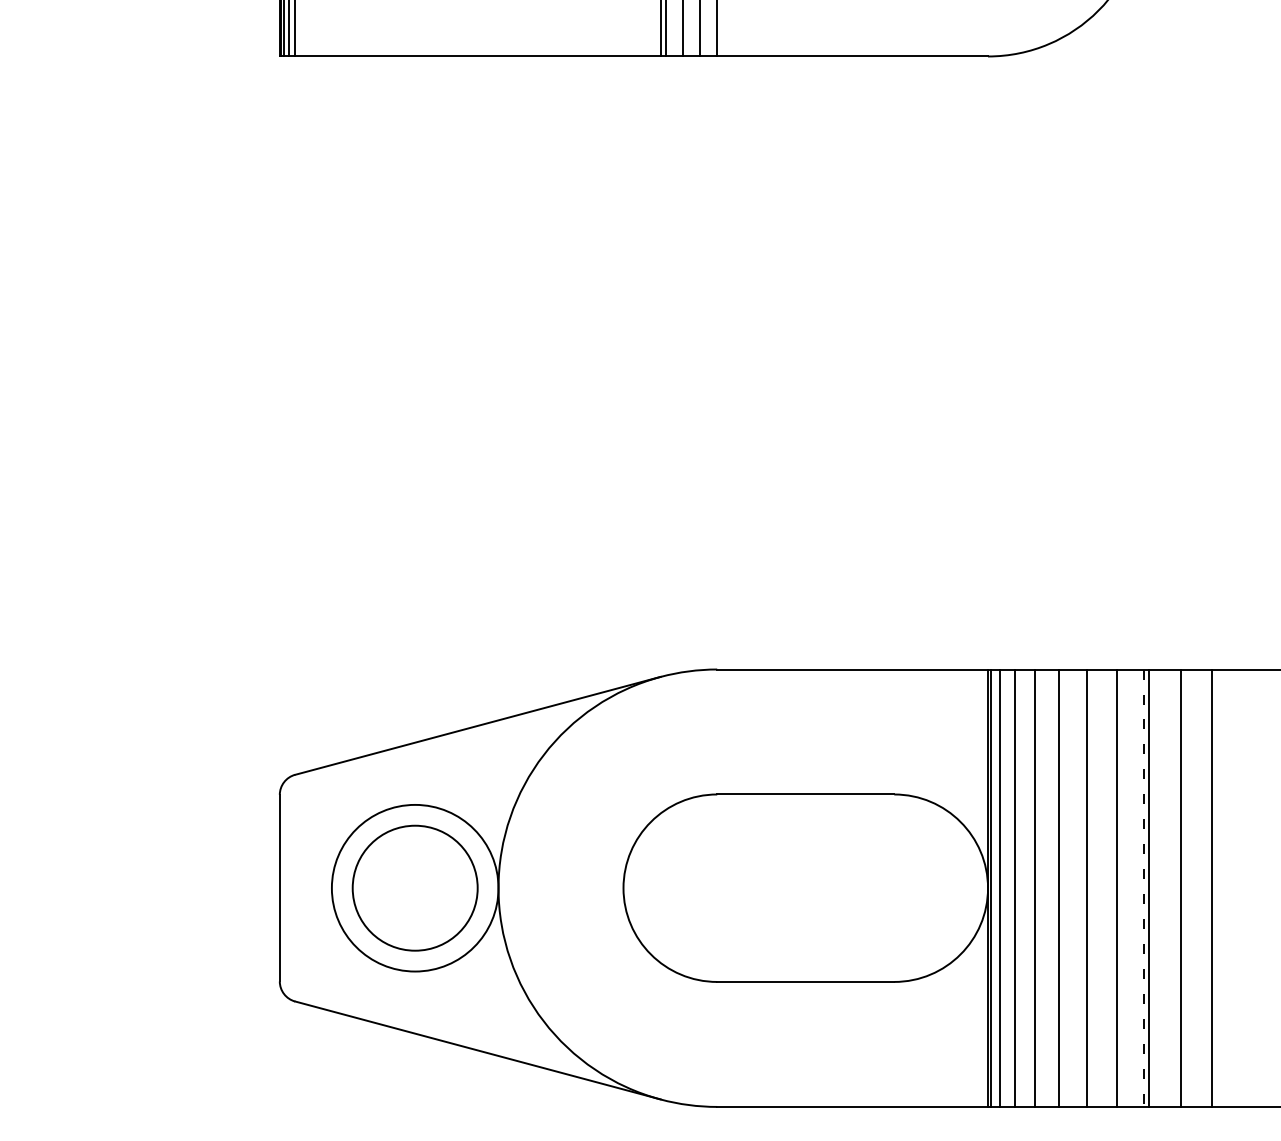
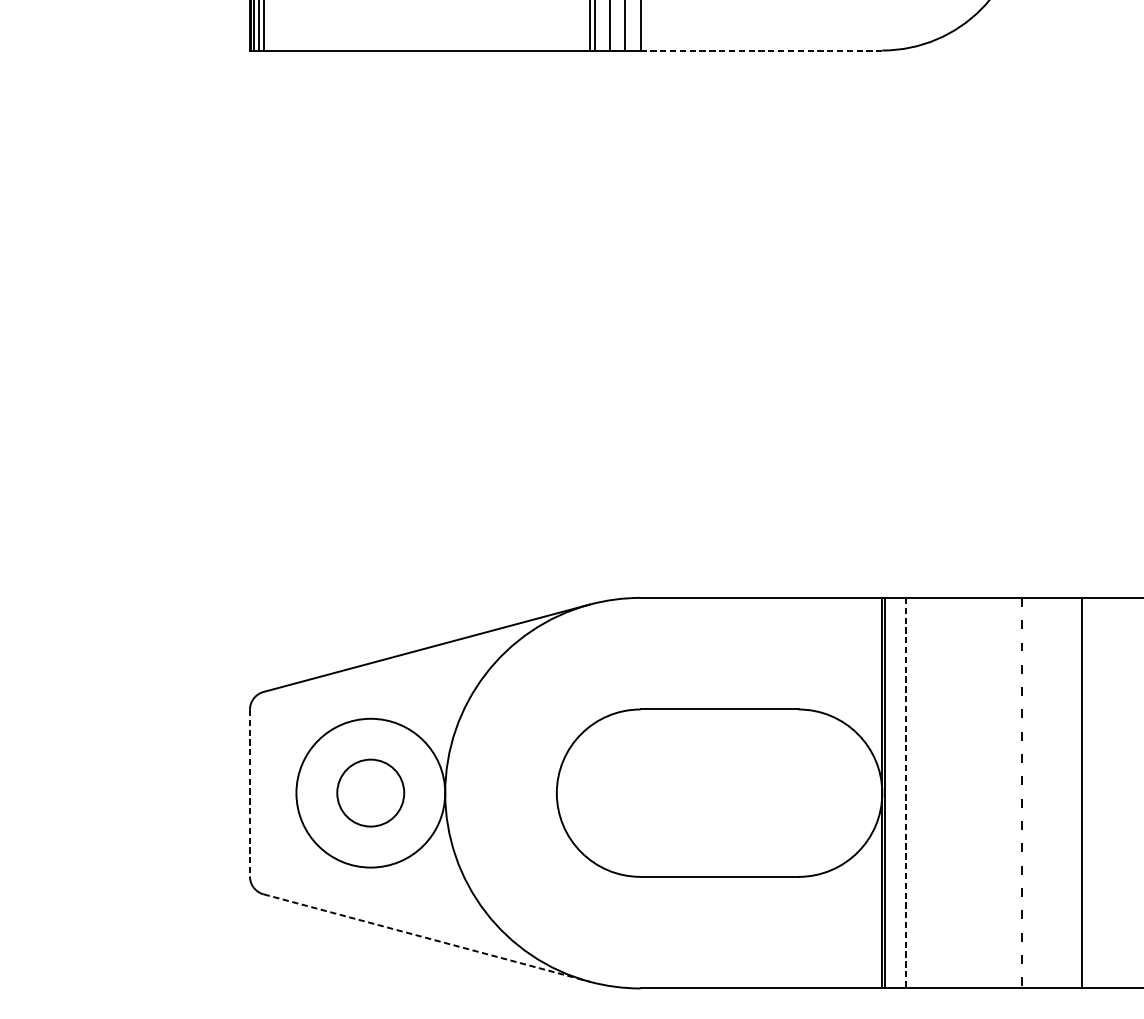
line: (853, 56) -> (762, 50), solid -> dashed
circle: (414, 887) -> (370, 792), size x0.6
line: (1000, 887) -> (893, 792), removed
line: (1034, 887) -> (923, 792), removed
line: (1059, 887) -> (946, 792), removed
line: (1086, 887) -> (970, 792), removed
line: (1117, 887) -> (997, 792), removed
line: (1148, 887) -> (1025, 792), removed
line: (1180, 887) -> (1054, 792), removed
line: (279, 888) -> (249, 793), solid -> dashed
line: (1014, 888) -> (905, 793), solid -> dashed
line: (478, 1050) -> (427, 938), solid -> dashed

